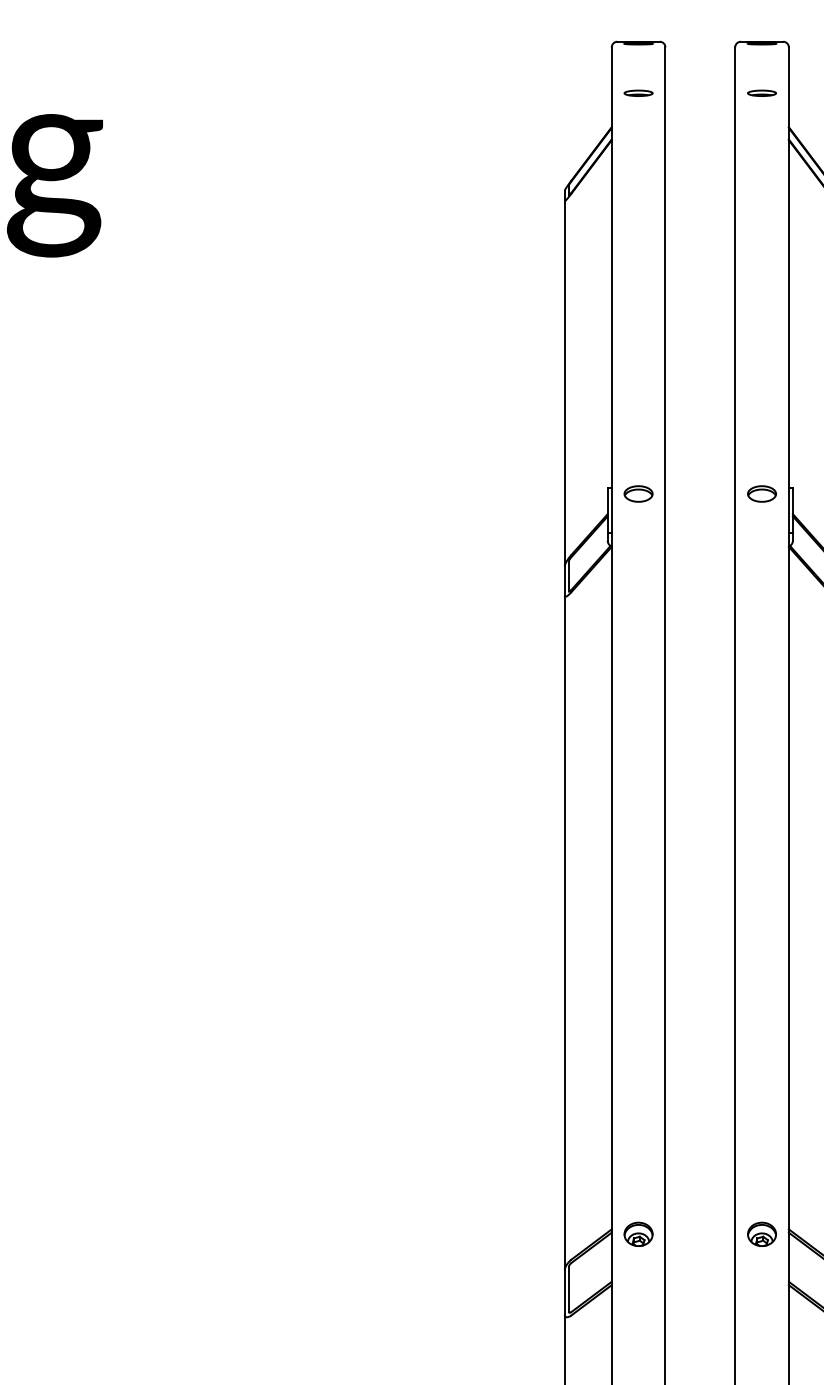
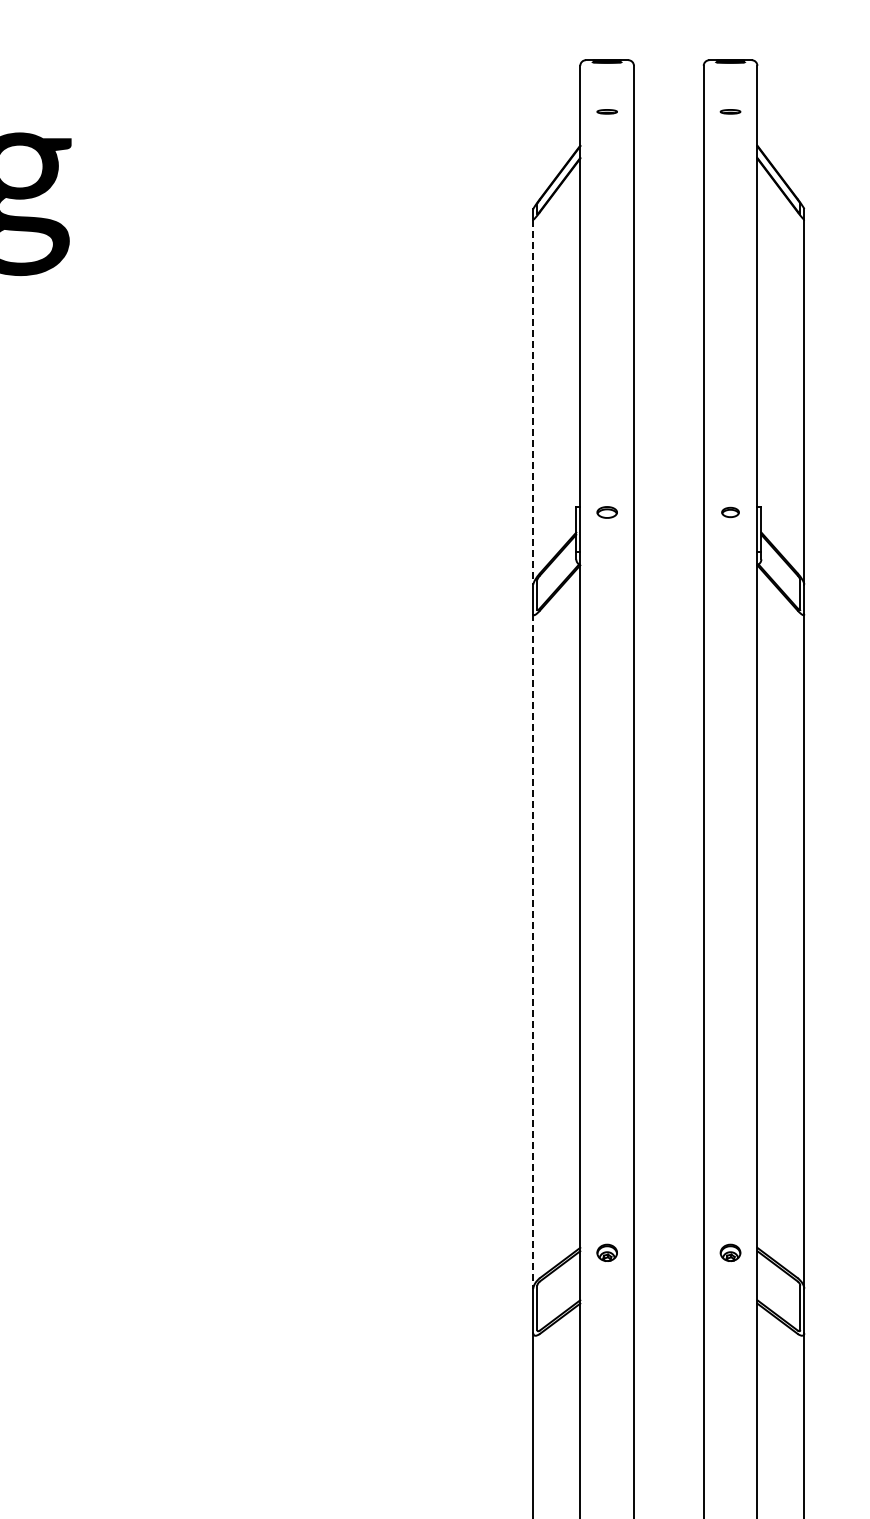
part: (638, 93) -> (607, 111), size x0.7
part: (761, 93) -> (730, 111), size x0.7
line: (564, 384) -> (533, 402), solid -> dashed
part: (638, 494) -> (607, 512), size x0.7
part: (761, 494) -> (730, 512), size x0.6
line: (564, 934) -> (533, 952), solid -> dashed
part: (638, 1234) -> (607, 1252), size x0.7
part: (761, 1234) -> (730, 1252), size x0.7

